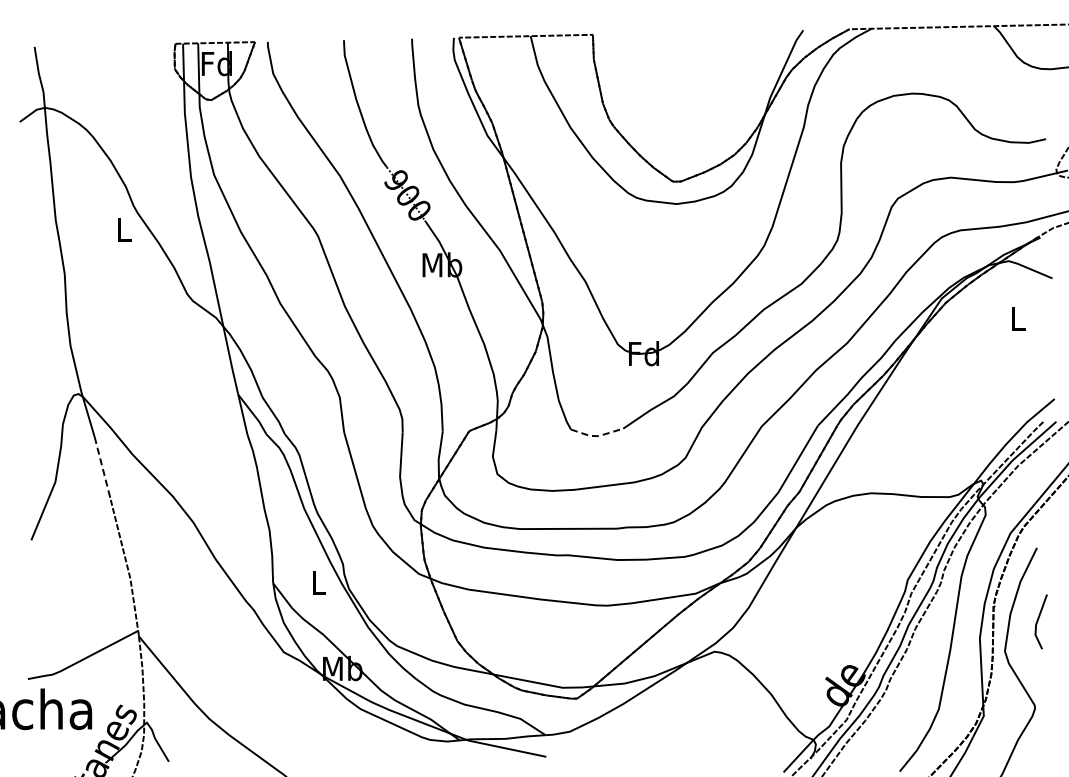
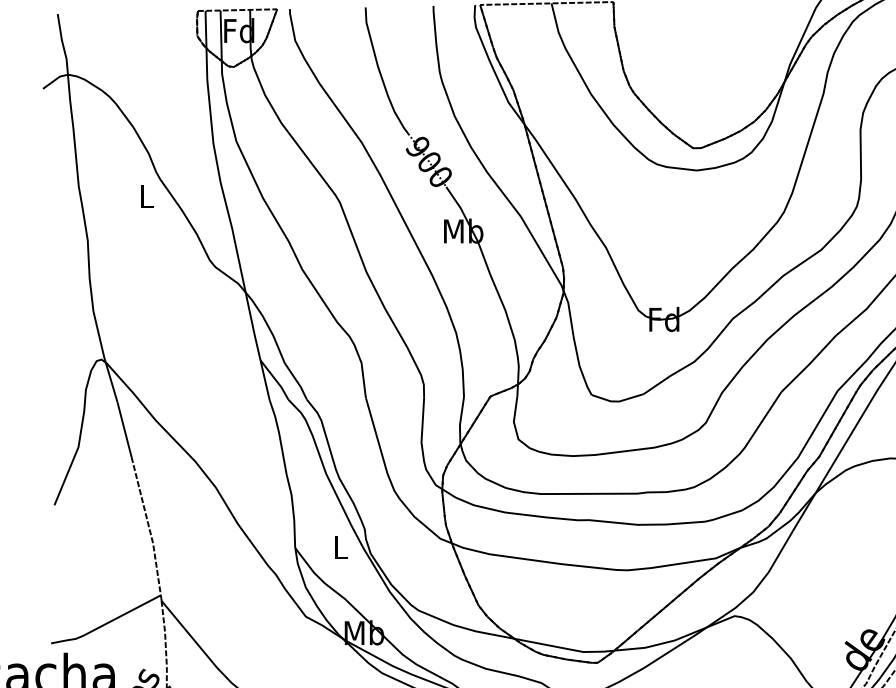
line: (596, 436) -> (617, 401), dashed -> solid
line: (101, 465) -> (124, 430), dashed -> solid

